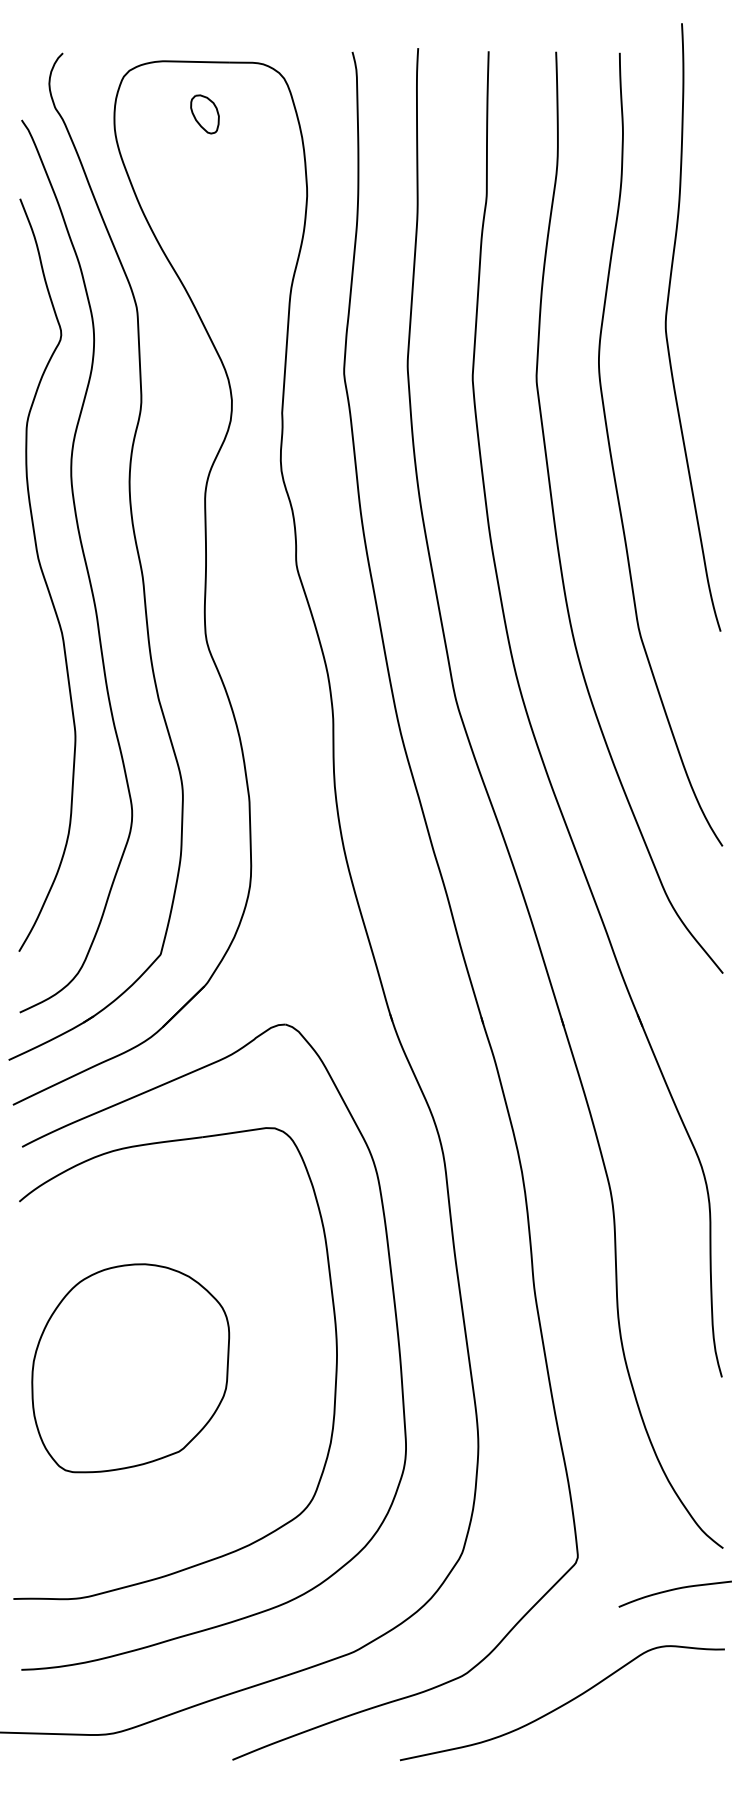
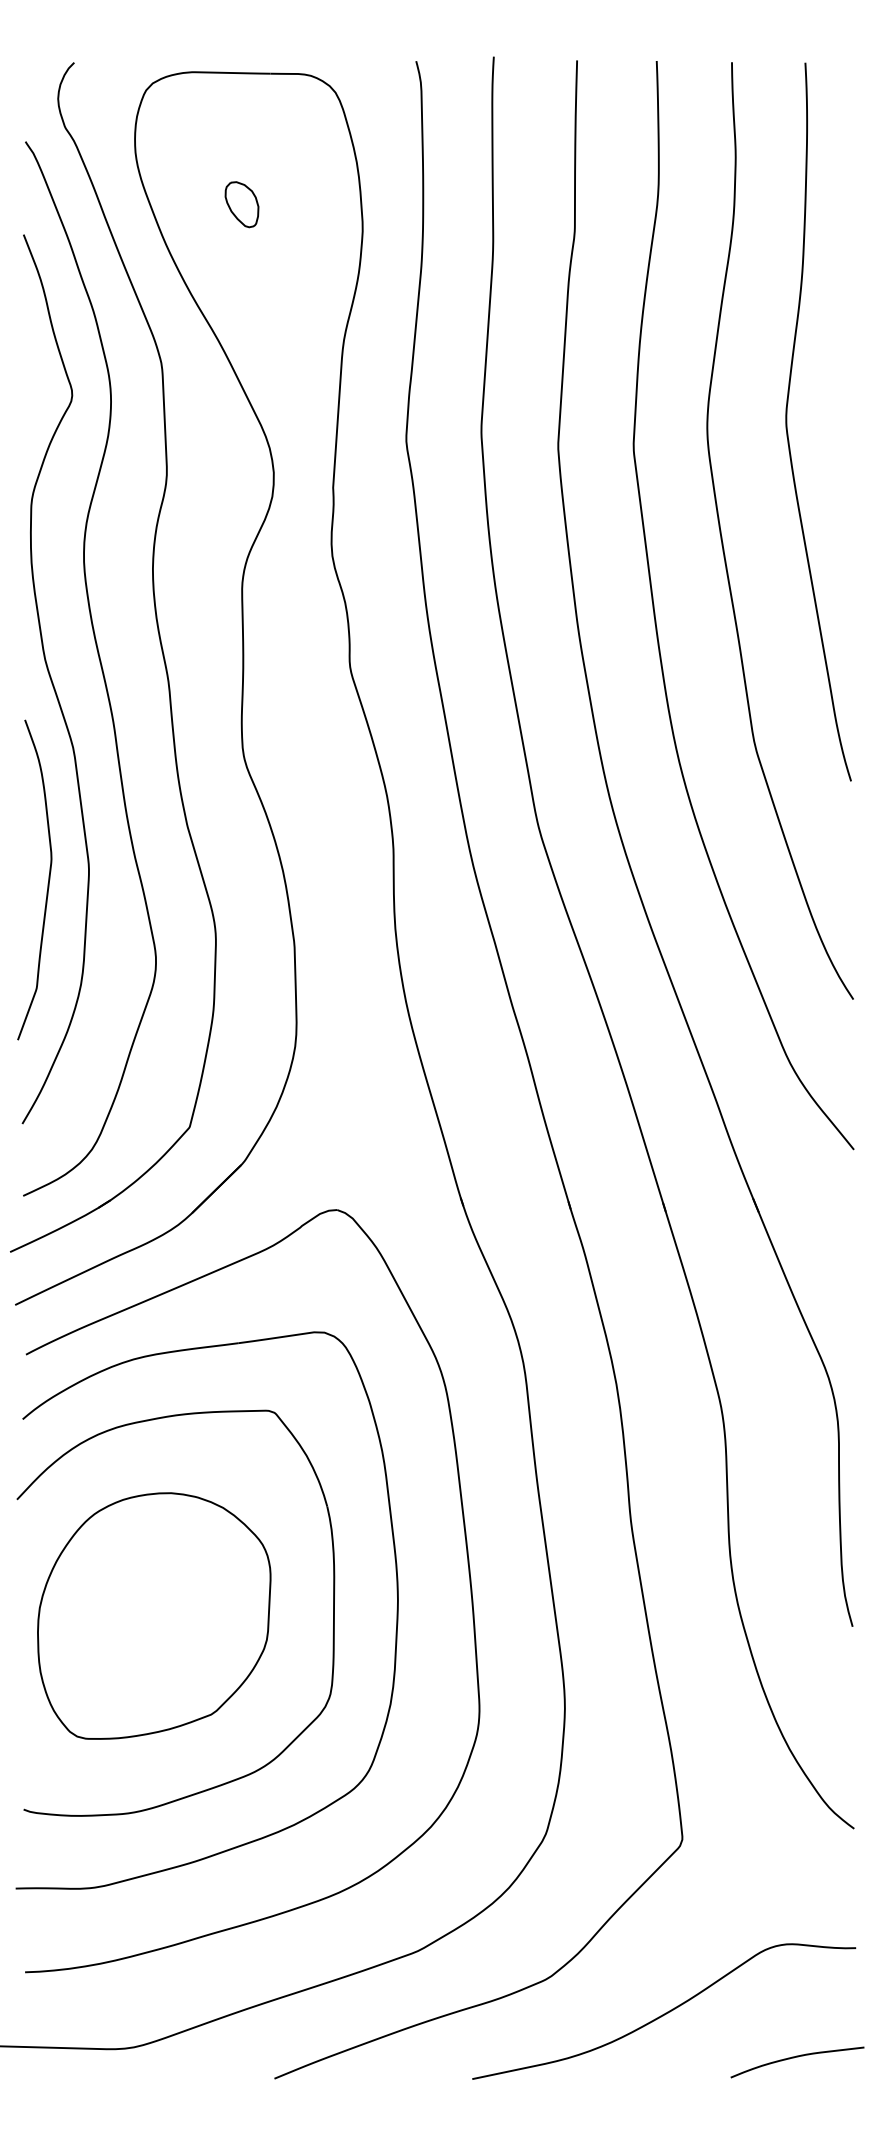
part: (204, 114) -> (241, 204), moved
curve: (667, 333) -> (788, 429), moved
curve: (40, 745) -> (47, 880), added
part: (281, 1371) -> (332, 1619), added
curve: (674, 1590) -> (796, 2058), moved

